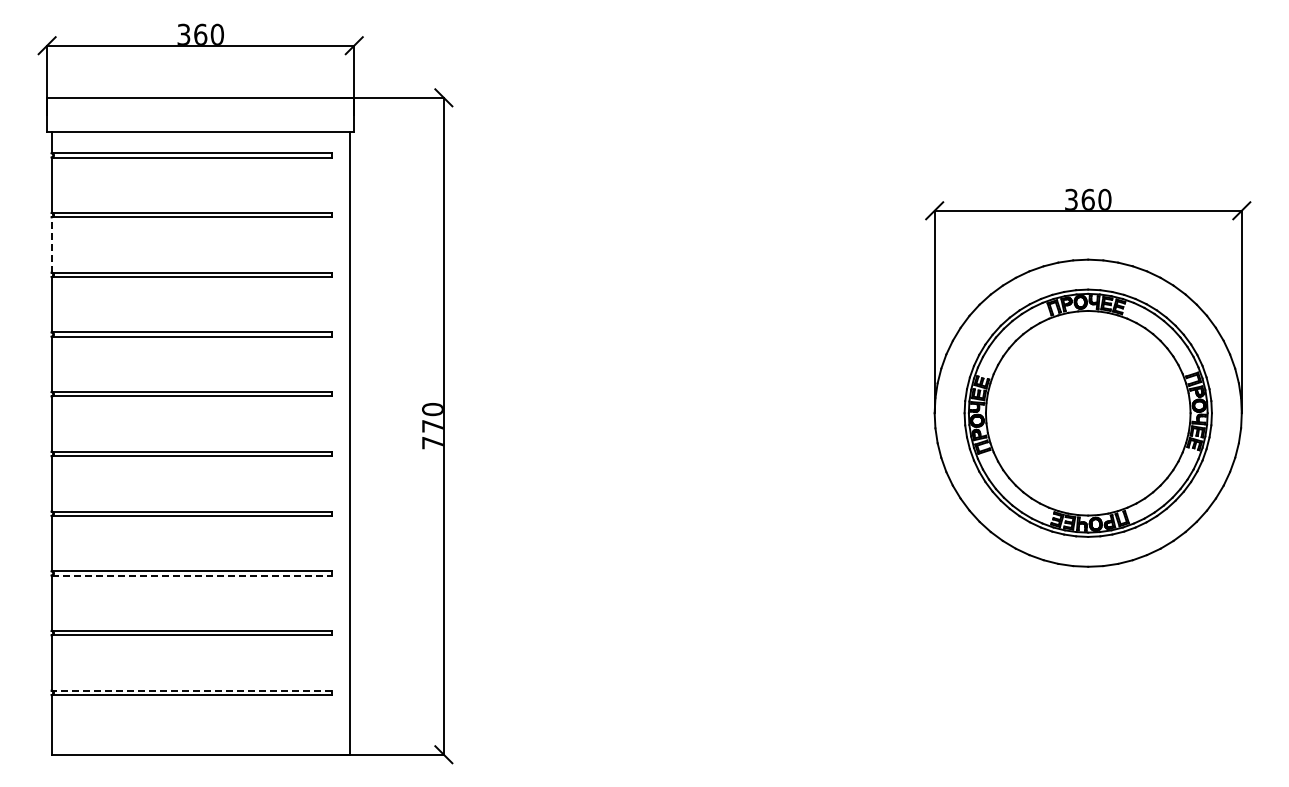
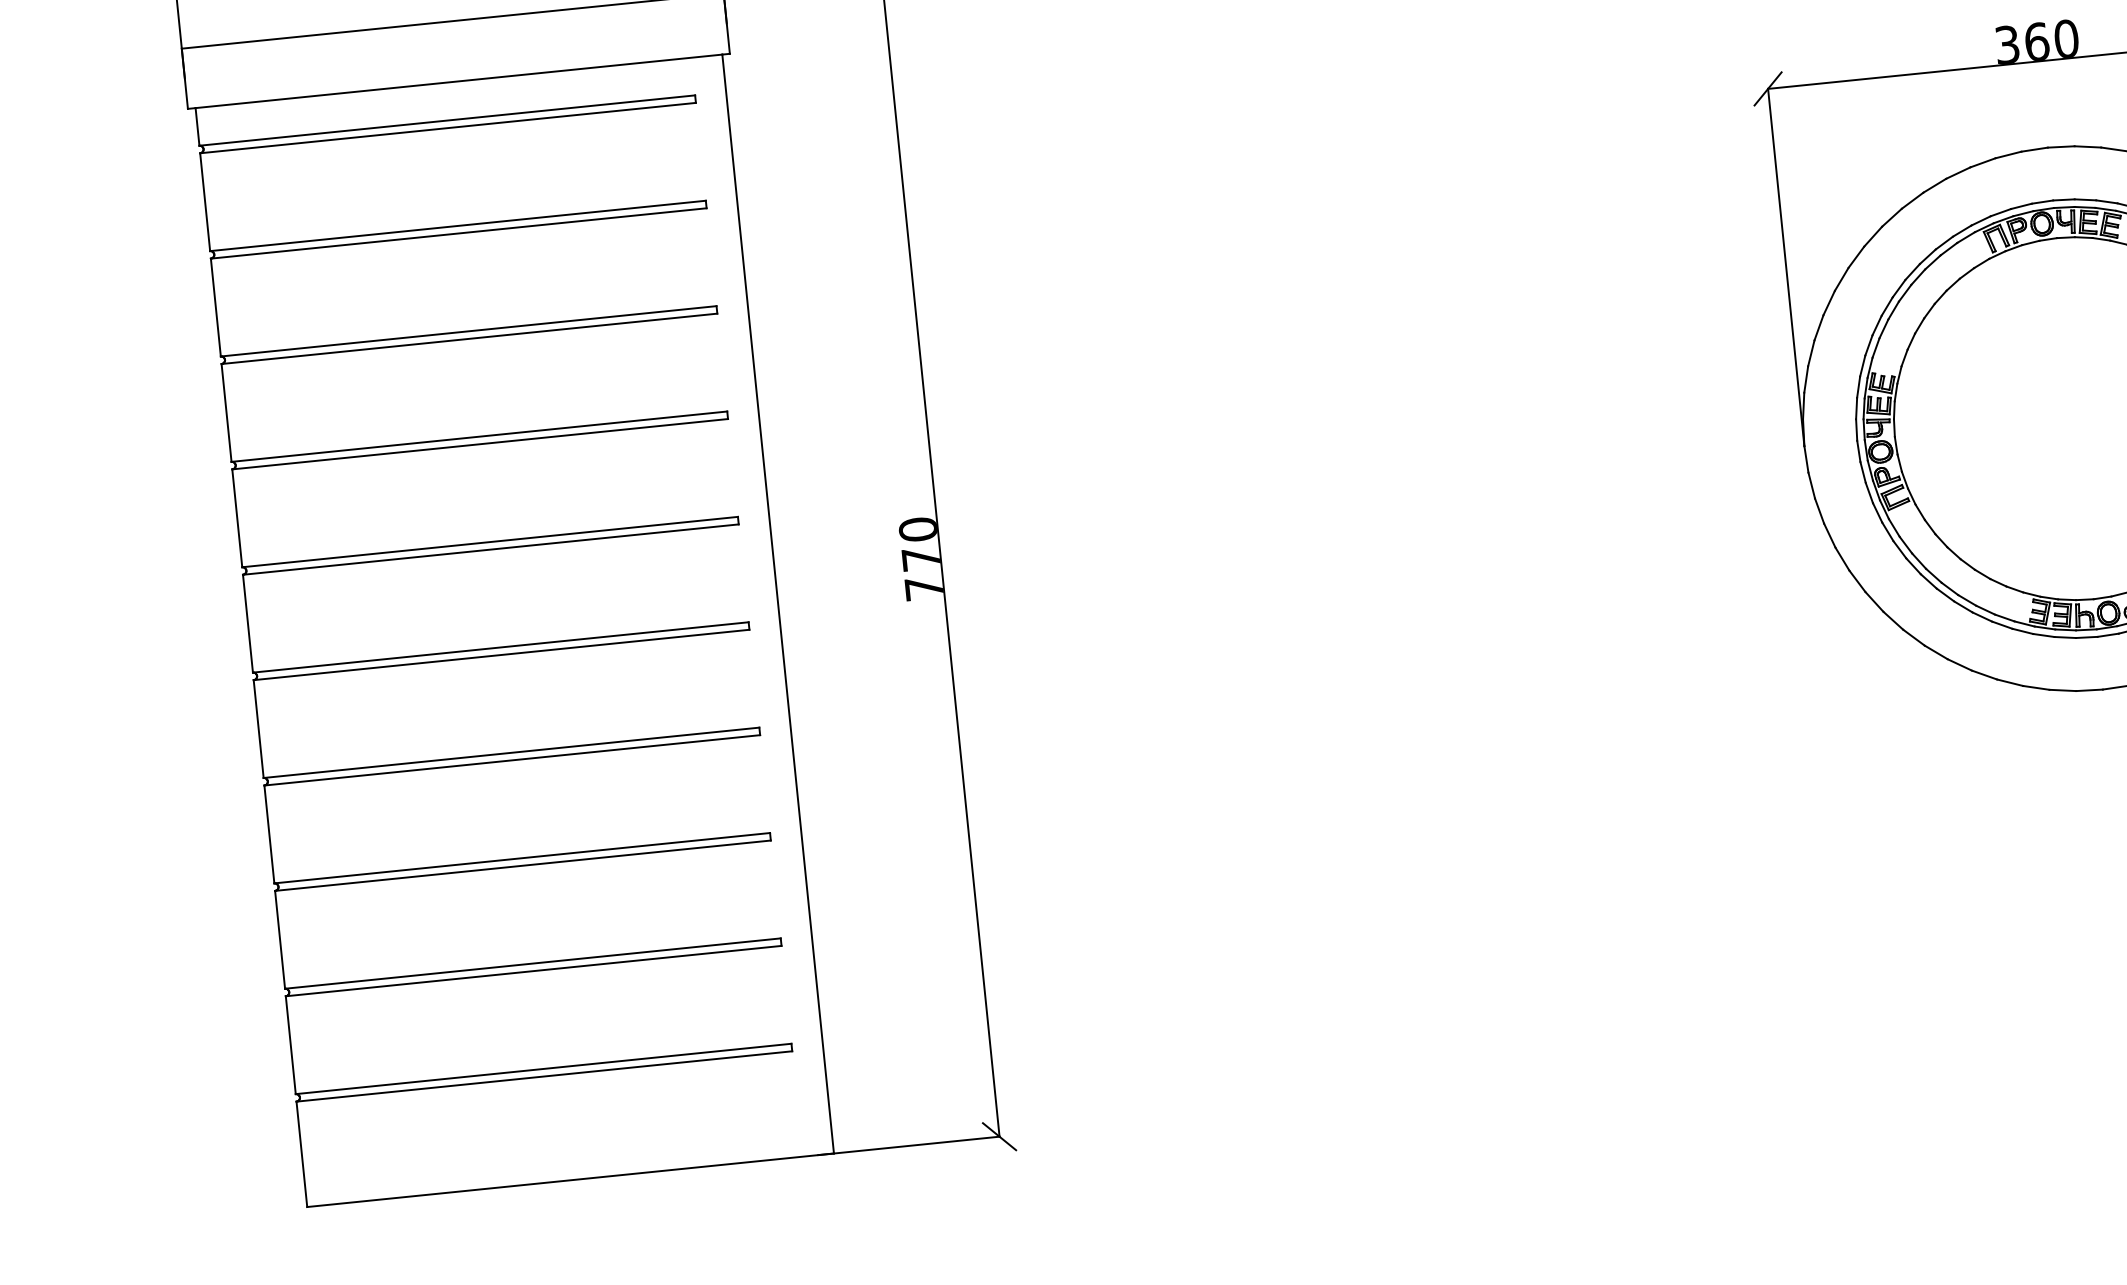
line: (51, 244) -> (215, 306), dashed -> solid
line: (192, 575) -> (523, 865), dashed -> solid
line: (191, 690) -> (542, 1068), dashed -> solid

